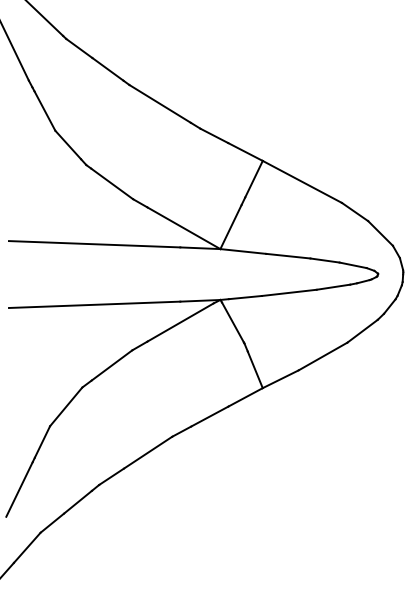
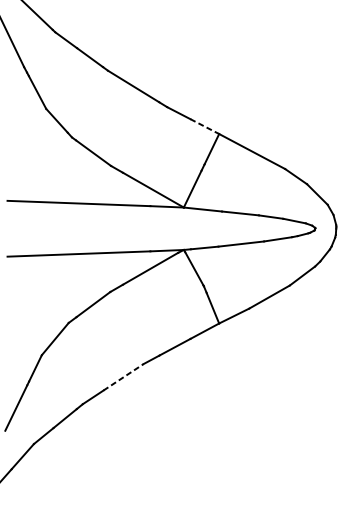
line: (245, 152) -> (204, 126), solid -> dashed
line: (148, 452) -> (123, 377), solid -> dashed

